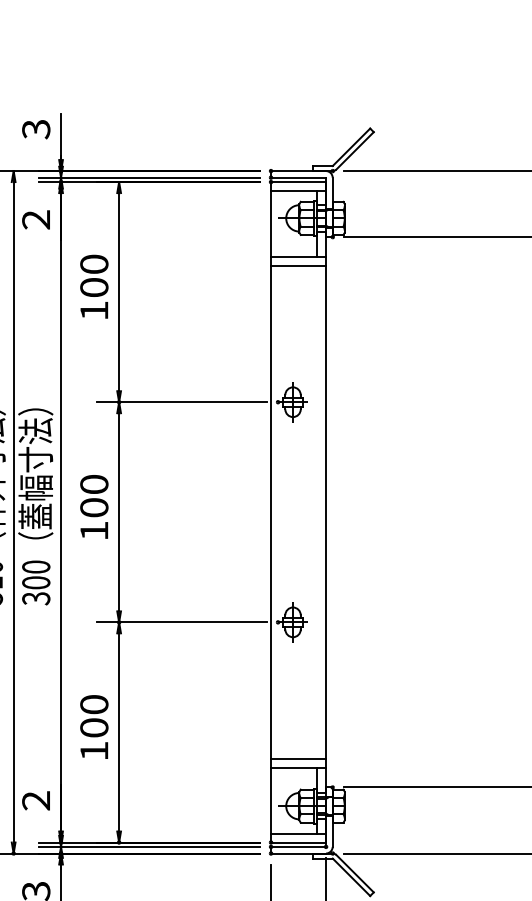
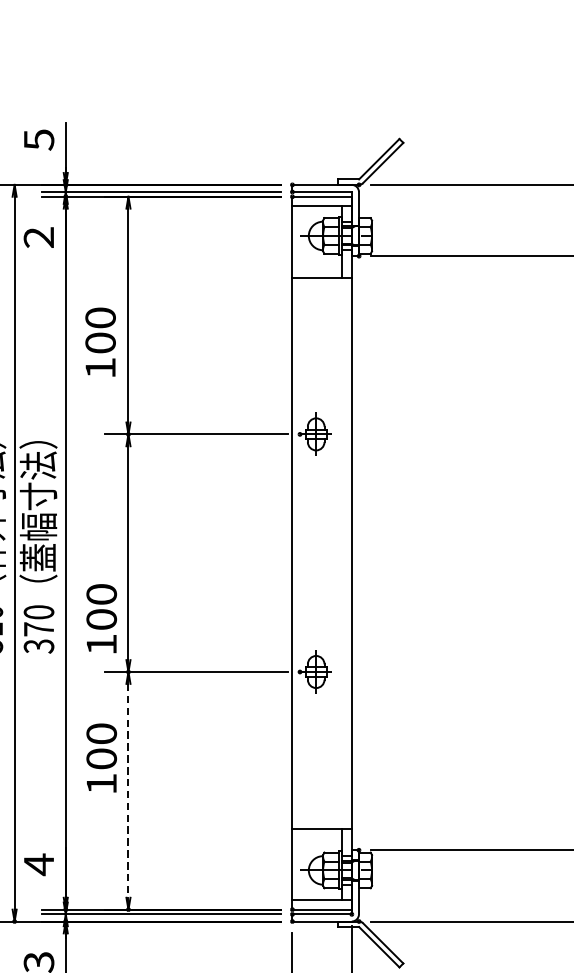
text: (35, 129) -> (38, 140), 3 -> 5
line: (298, 265) -> (322, 286), removed
text: (94, 286) -> (100, 341), moved
text: (94, 506) -> (101, 618), moved
text: (36, 582) -> (39, 628), 300 -> 370
text: (94, 726) -> (101, 757), moved
line: (119, 732) -> (128, 790), solid -> dashed
line: (298, 758) -> (322, 818), removed
text: (35, 800) -> (38, 864), 2 -> 4

